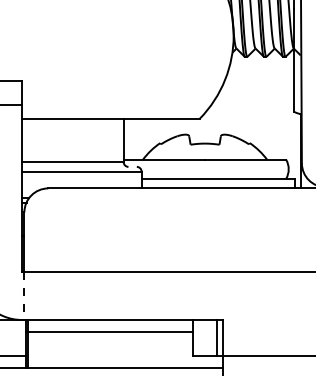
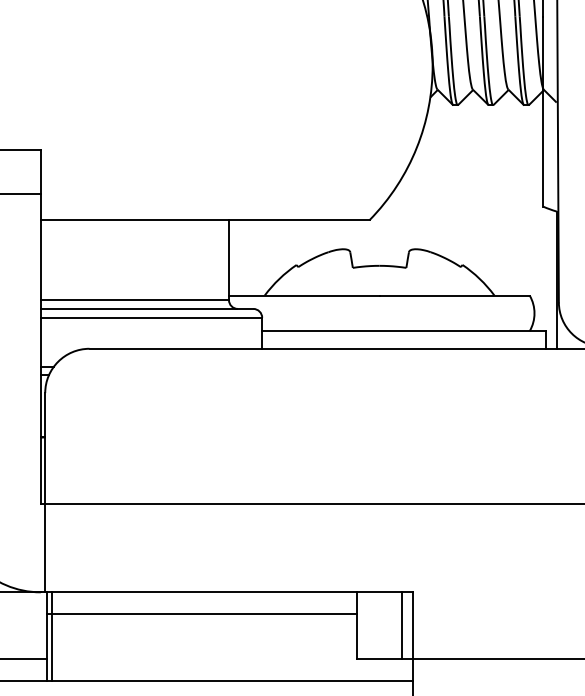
line: (79, 166) -> (147, 308), added
line: (24, 296) -> (45, 548), dashed -> solid

